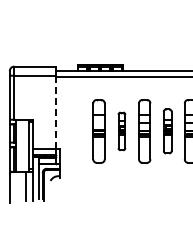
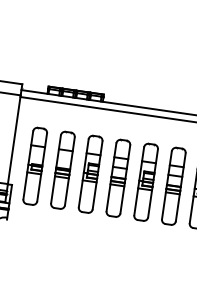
line: (56, 112) -> (14, 140), dashed -> solid
part: (75, 131) -> (34, 166), added
part: (121, 131) -> (90, 174), size x1.67
part: (167, 131) -> (145, 182), size x1.43

